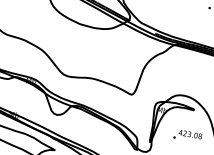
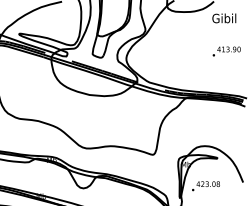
text: (187, 136) -> (205, 186), moved

